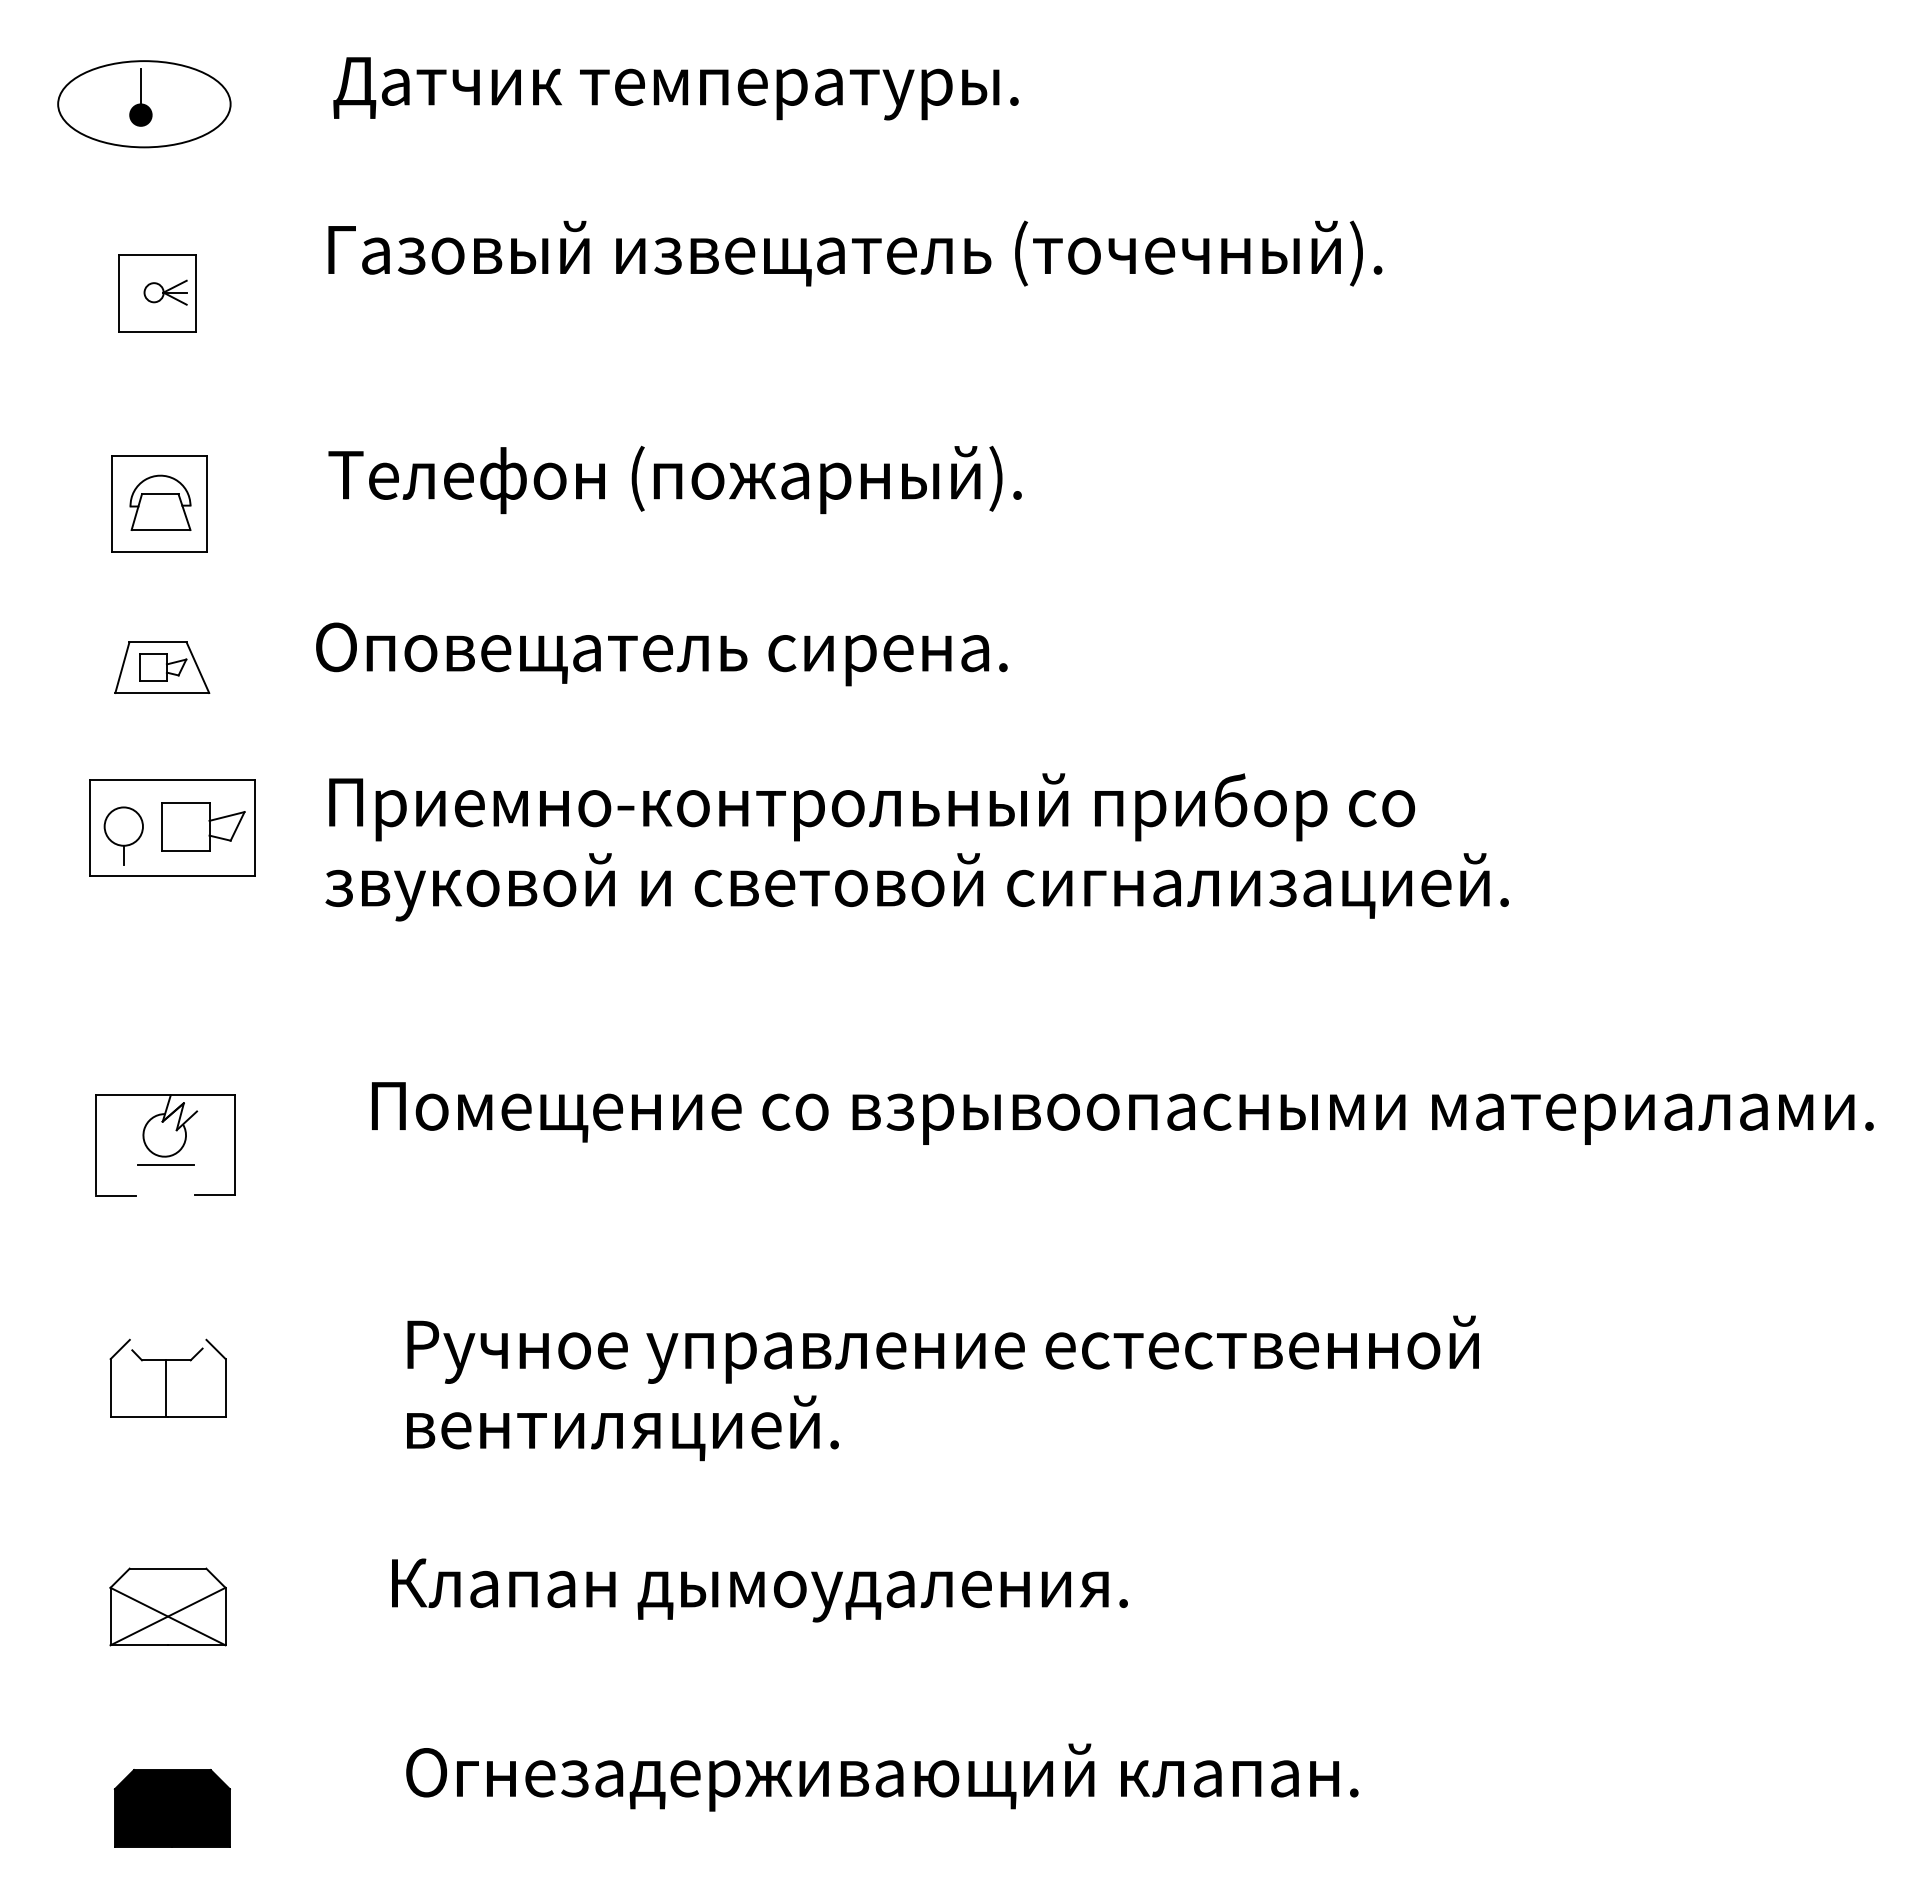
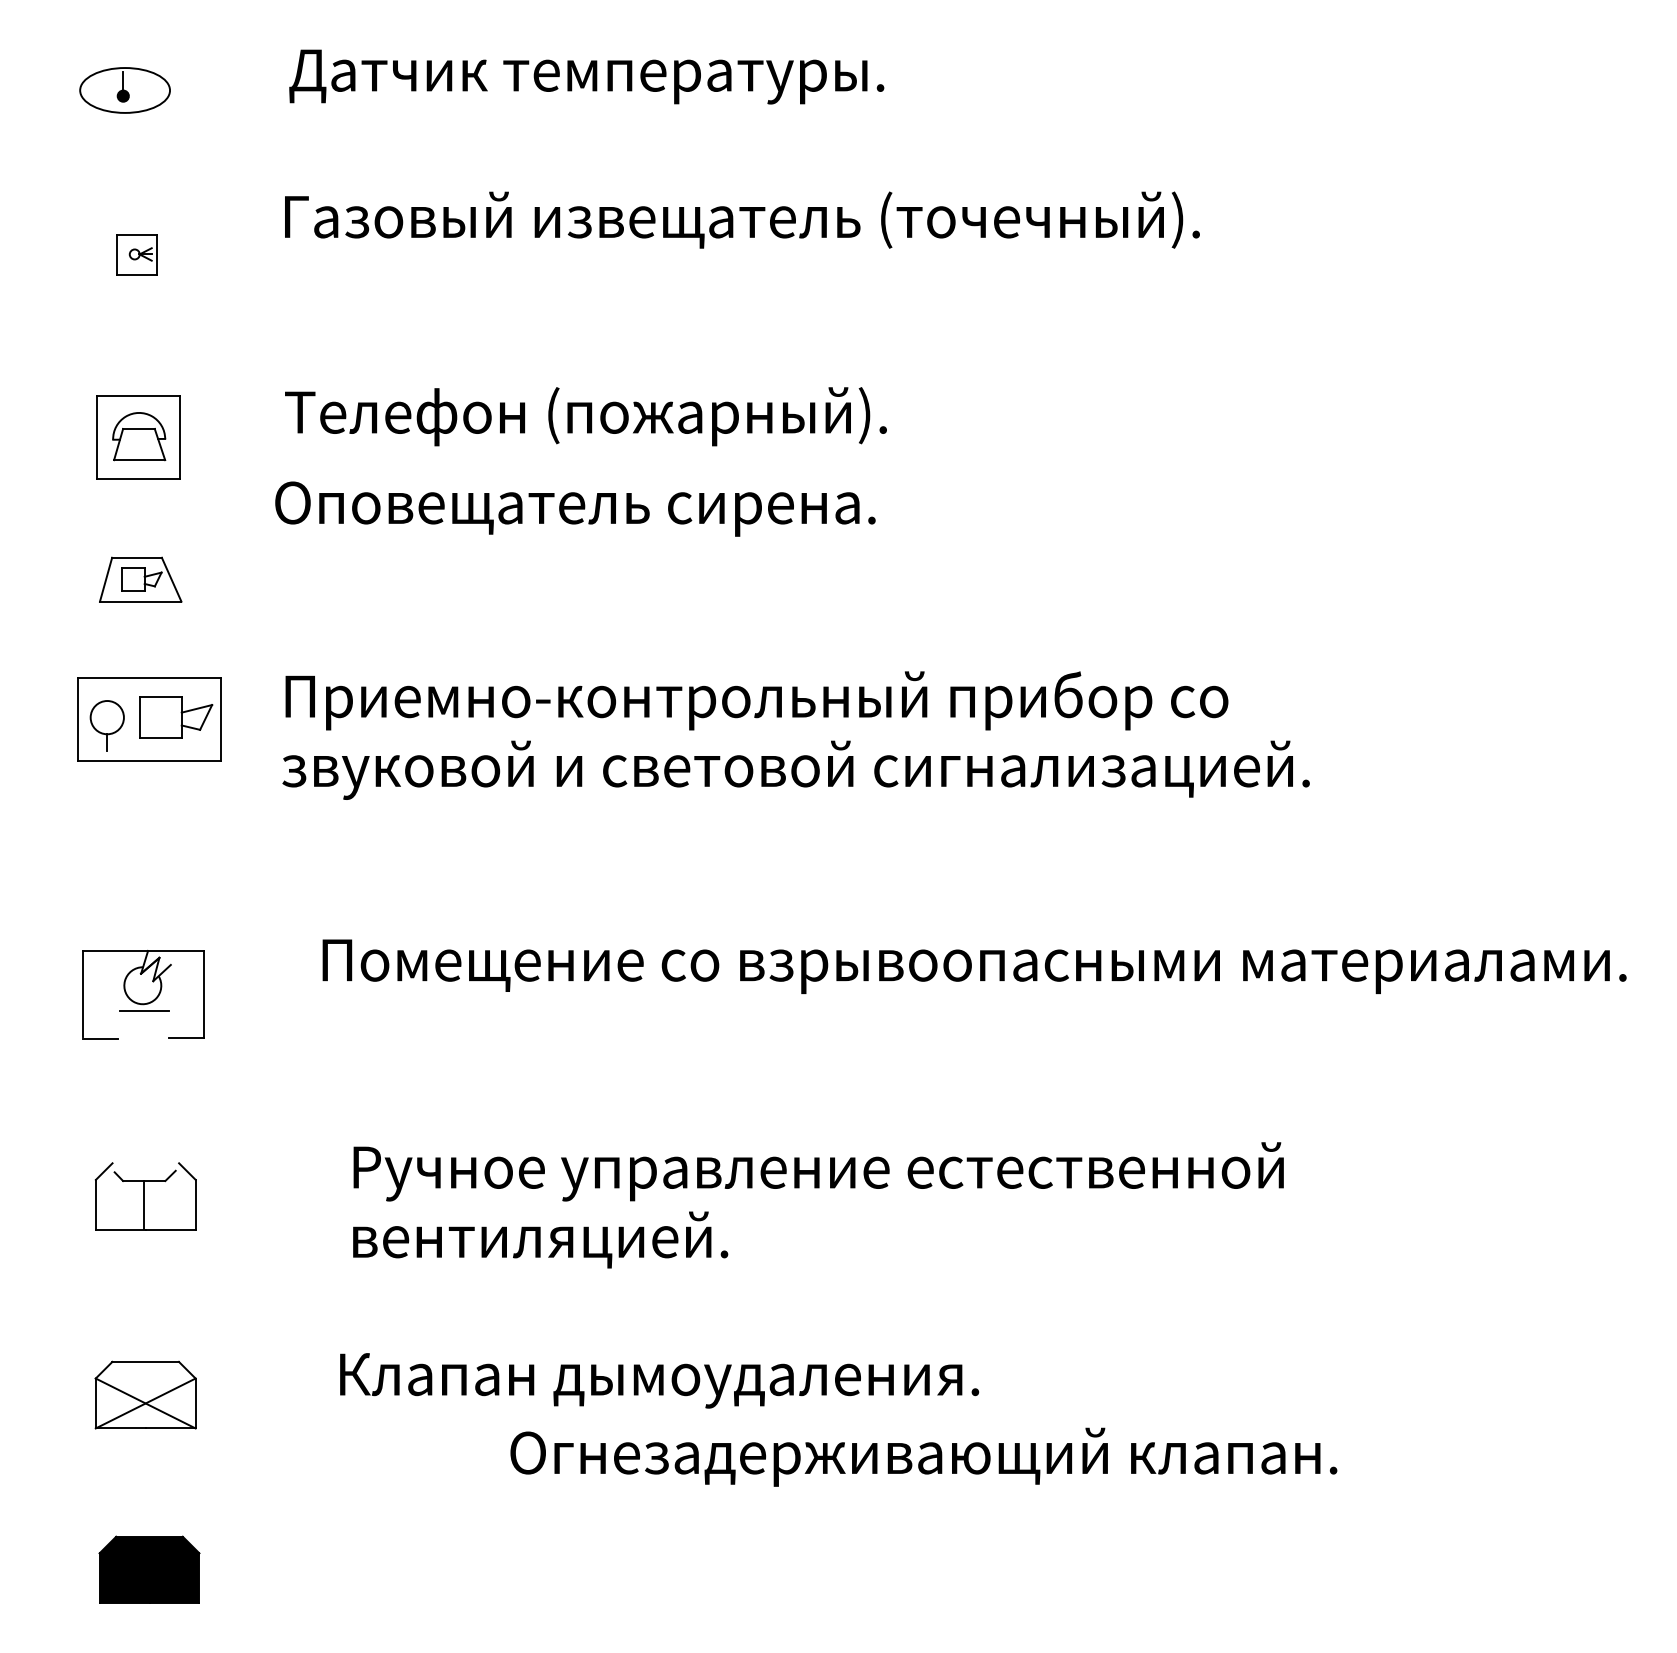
part: (143, 104) -> (124, 90), size x0.6
part: (157, 293) -> (136, 254), size x0.6
text: (661, 653) -> (575, 508), moved
text: (881, 1776) -> (923, 1456), moved

